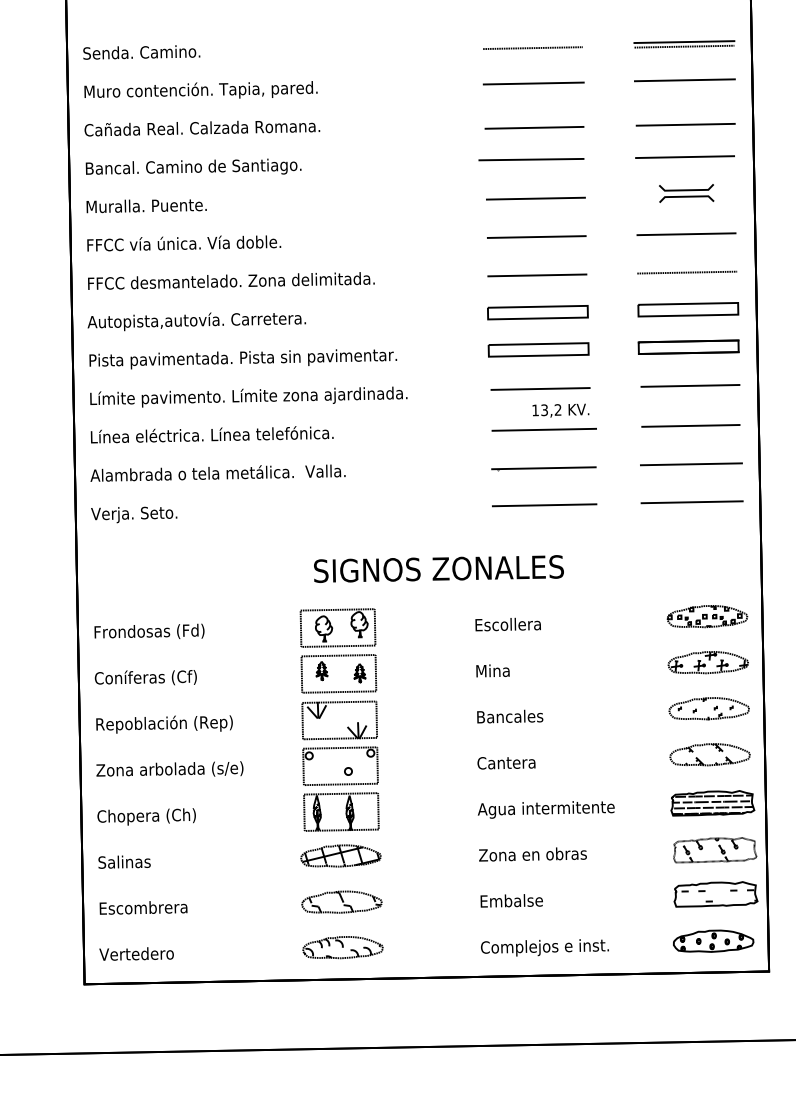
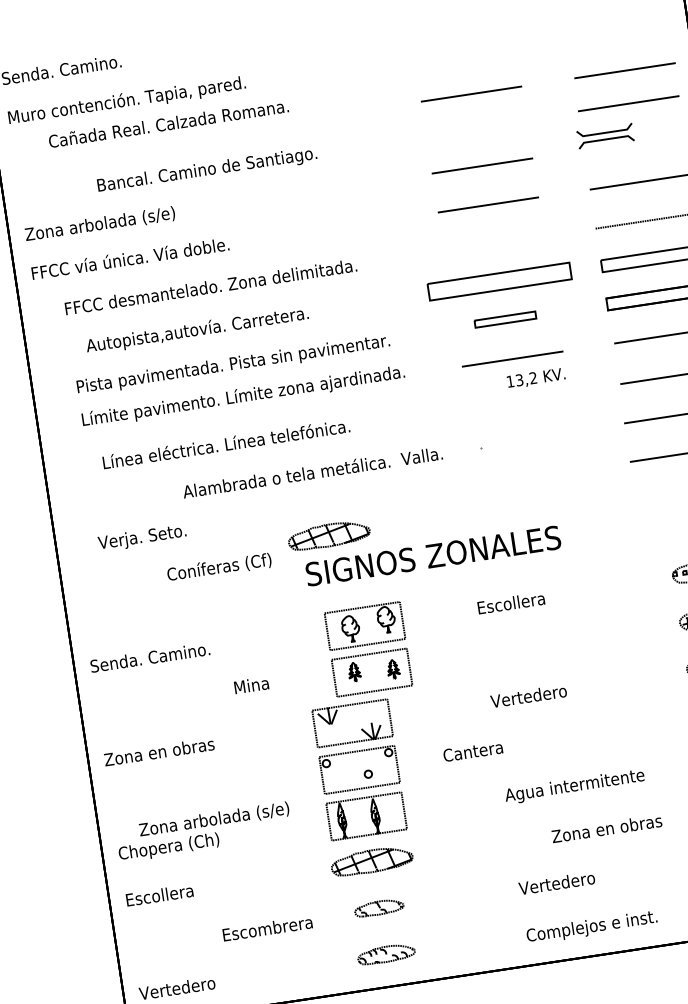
line: (532, 48) -> (458, 13), removed
line: (684, 80) -> (617, 25), removed
line: (533, 83) -> (464, 49), removed
text: (202, 128) -> (168, 124), moved
line: (531, 159) -> (472, 126), removed
text: (193, 166) -> (206, 168), moved
part: (686, 193) -> (605, 136), moved
text: (158, 205) -> (99, 223), Muralla. Puente. -> Zona arbolada (s/e)
line: (537, 275) -> (494, 244), removed
text: (231, 280) -> (211, 286), moved
part: (537, 312) -> (499, 281), size x1.4
text: (196, 321) -> (197, 330), moved
part: (538, 349) -> (505, 319), size x0.6
text: (243, 359) -> (233, 365), moved
text: (248, 396) -> (243, 396), moved
line: (544, 429) -> (522, 399), removed
text: (211, 434) -> (225, 444), moved
line: (543, 468) -> (526, 439), removed
text: (217, 472) -> (312, 472), moved
line: (544, 505) -> (532, 477), removed
text: (134, 514) -> (142, 537), moved
part: (340, 535) -> (328, 535), added
text: (152, 630) -> (150, 656), Frondosas (Fd) -> Senda. Camino.
part: (338, 650) -> (368, 648), moved
text: (492, 670) -> (251, 685), moved
text: (145, 677) -> (218, 567), moved
text: (513, 716) -> (529, 696), Bancales -> Vertedero
text: (163, 724) -> (173, 751), Repoblación (Rep) -> Zona en obras
text: (506, 763) -> (473, 752), moved
text: (169, 768) -> (213, 818), moved
text: (532, 854) -> (606, 828), moved
text: (131, 861) -> (159, 894), Salinas -> Escollera
text: (516, 900) -> (556, 883), Embalse -> Vertedero
part: (341, 901) -> (378, 907), size x0.6
text: (143, 907) -> (267, 928), moved
part: (342, 947) -> (385, 954), size x0.7

